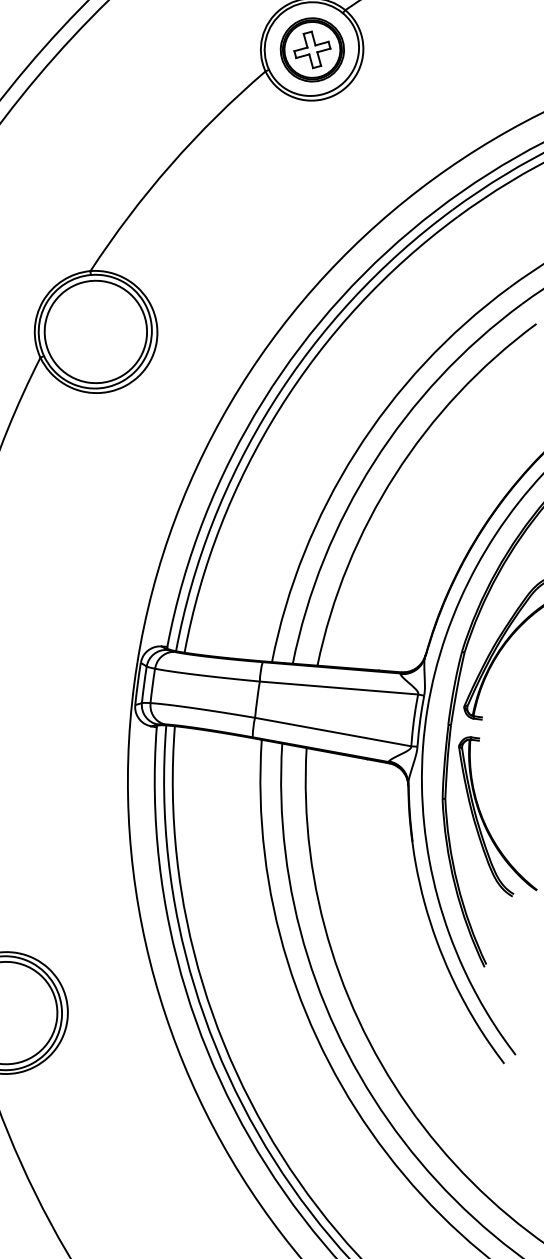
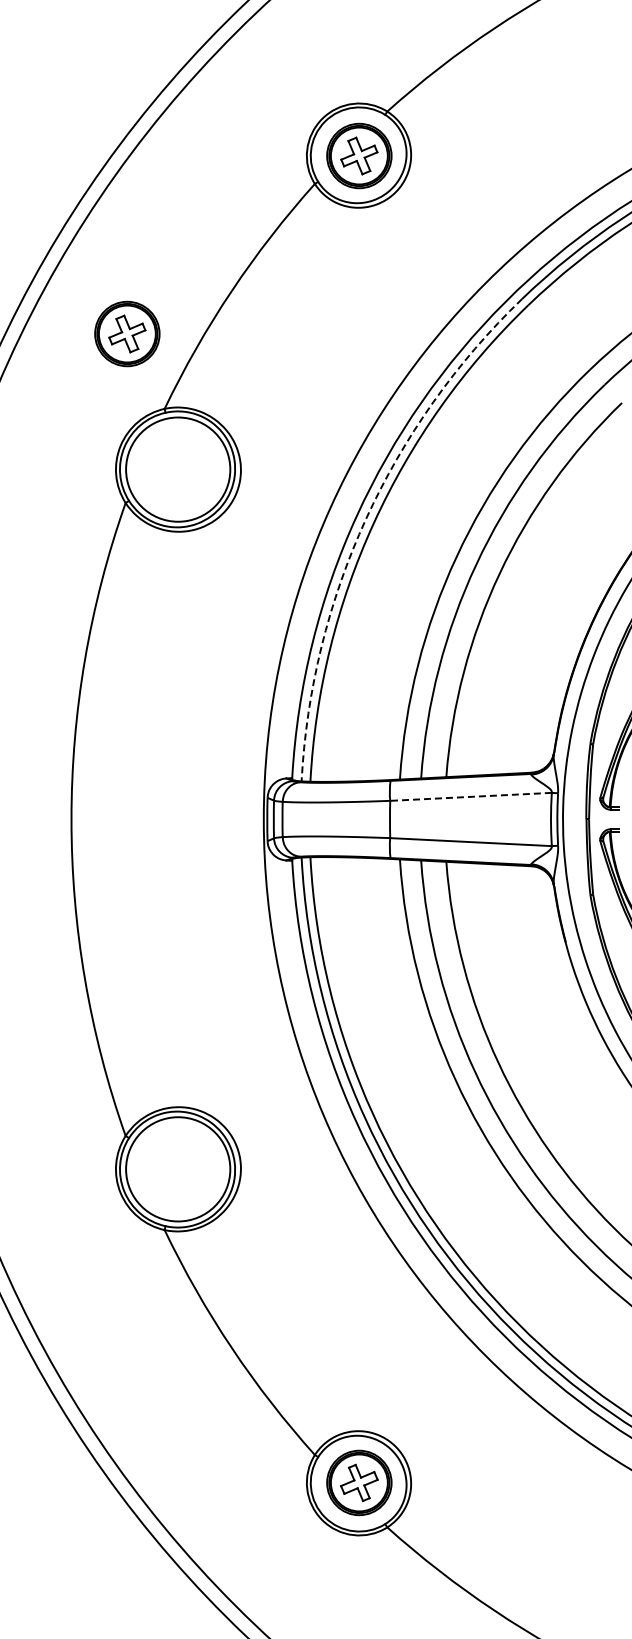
part: (63, 192) -> (127, 333), added
arc: (271, 404) -> (365, 519), solid -> dashed
line: (339, 687) -> (471, 796), solid -> dashed

